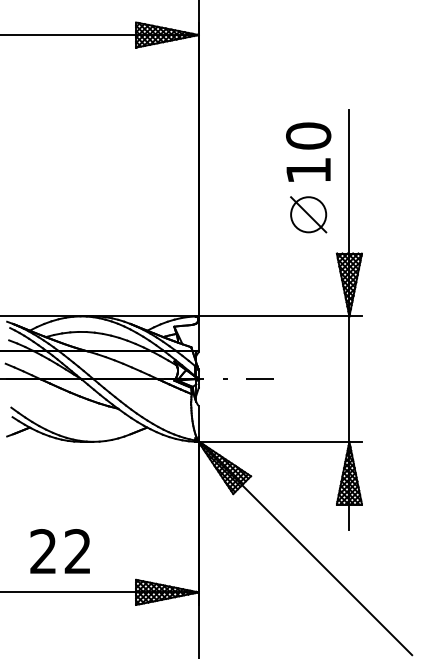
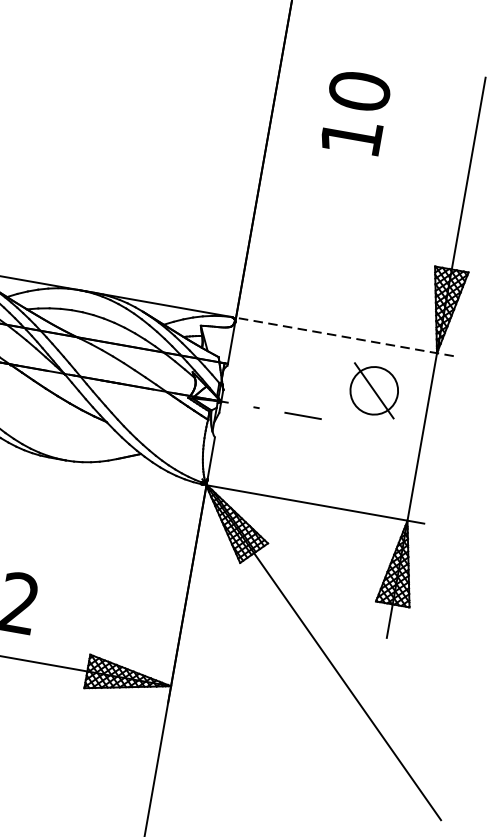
text: (308, 151) -> (355, 111), moved
part: (308, 214) -> (374, 390), moved
line: (278, 316) -> (342, 336), solid -> dashed

